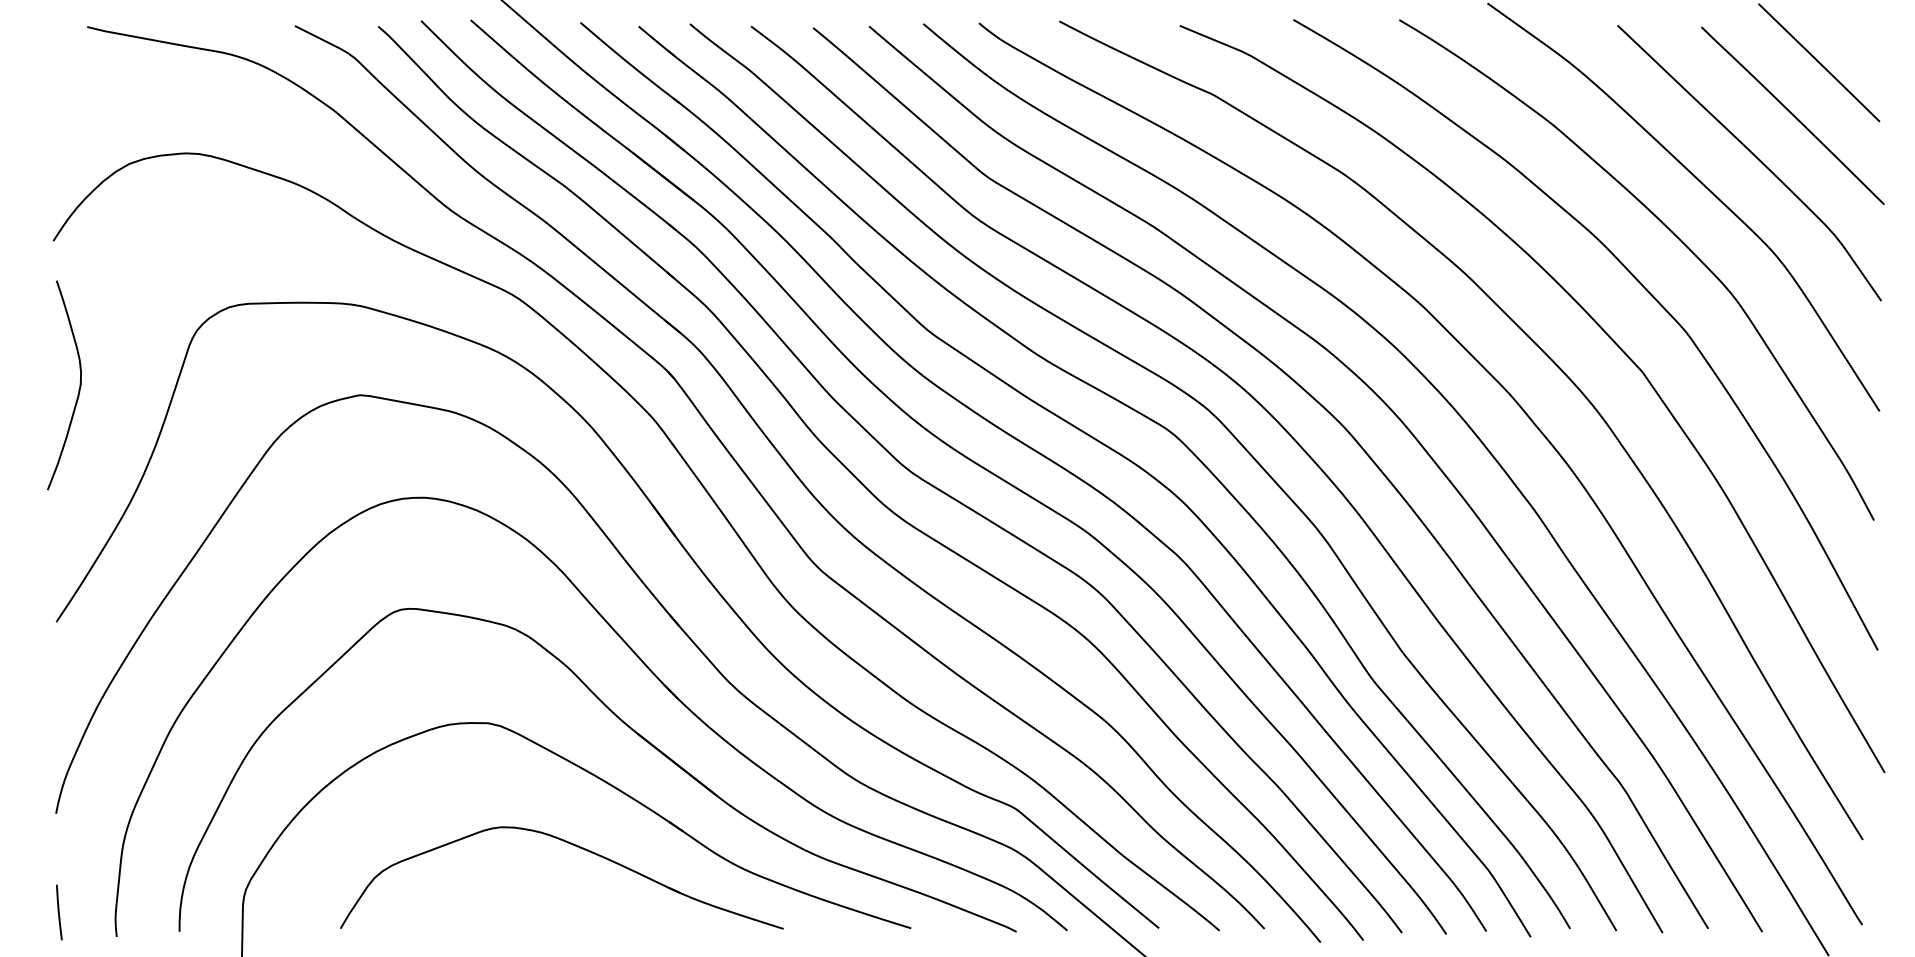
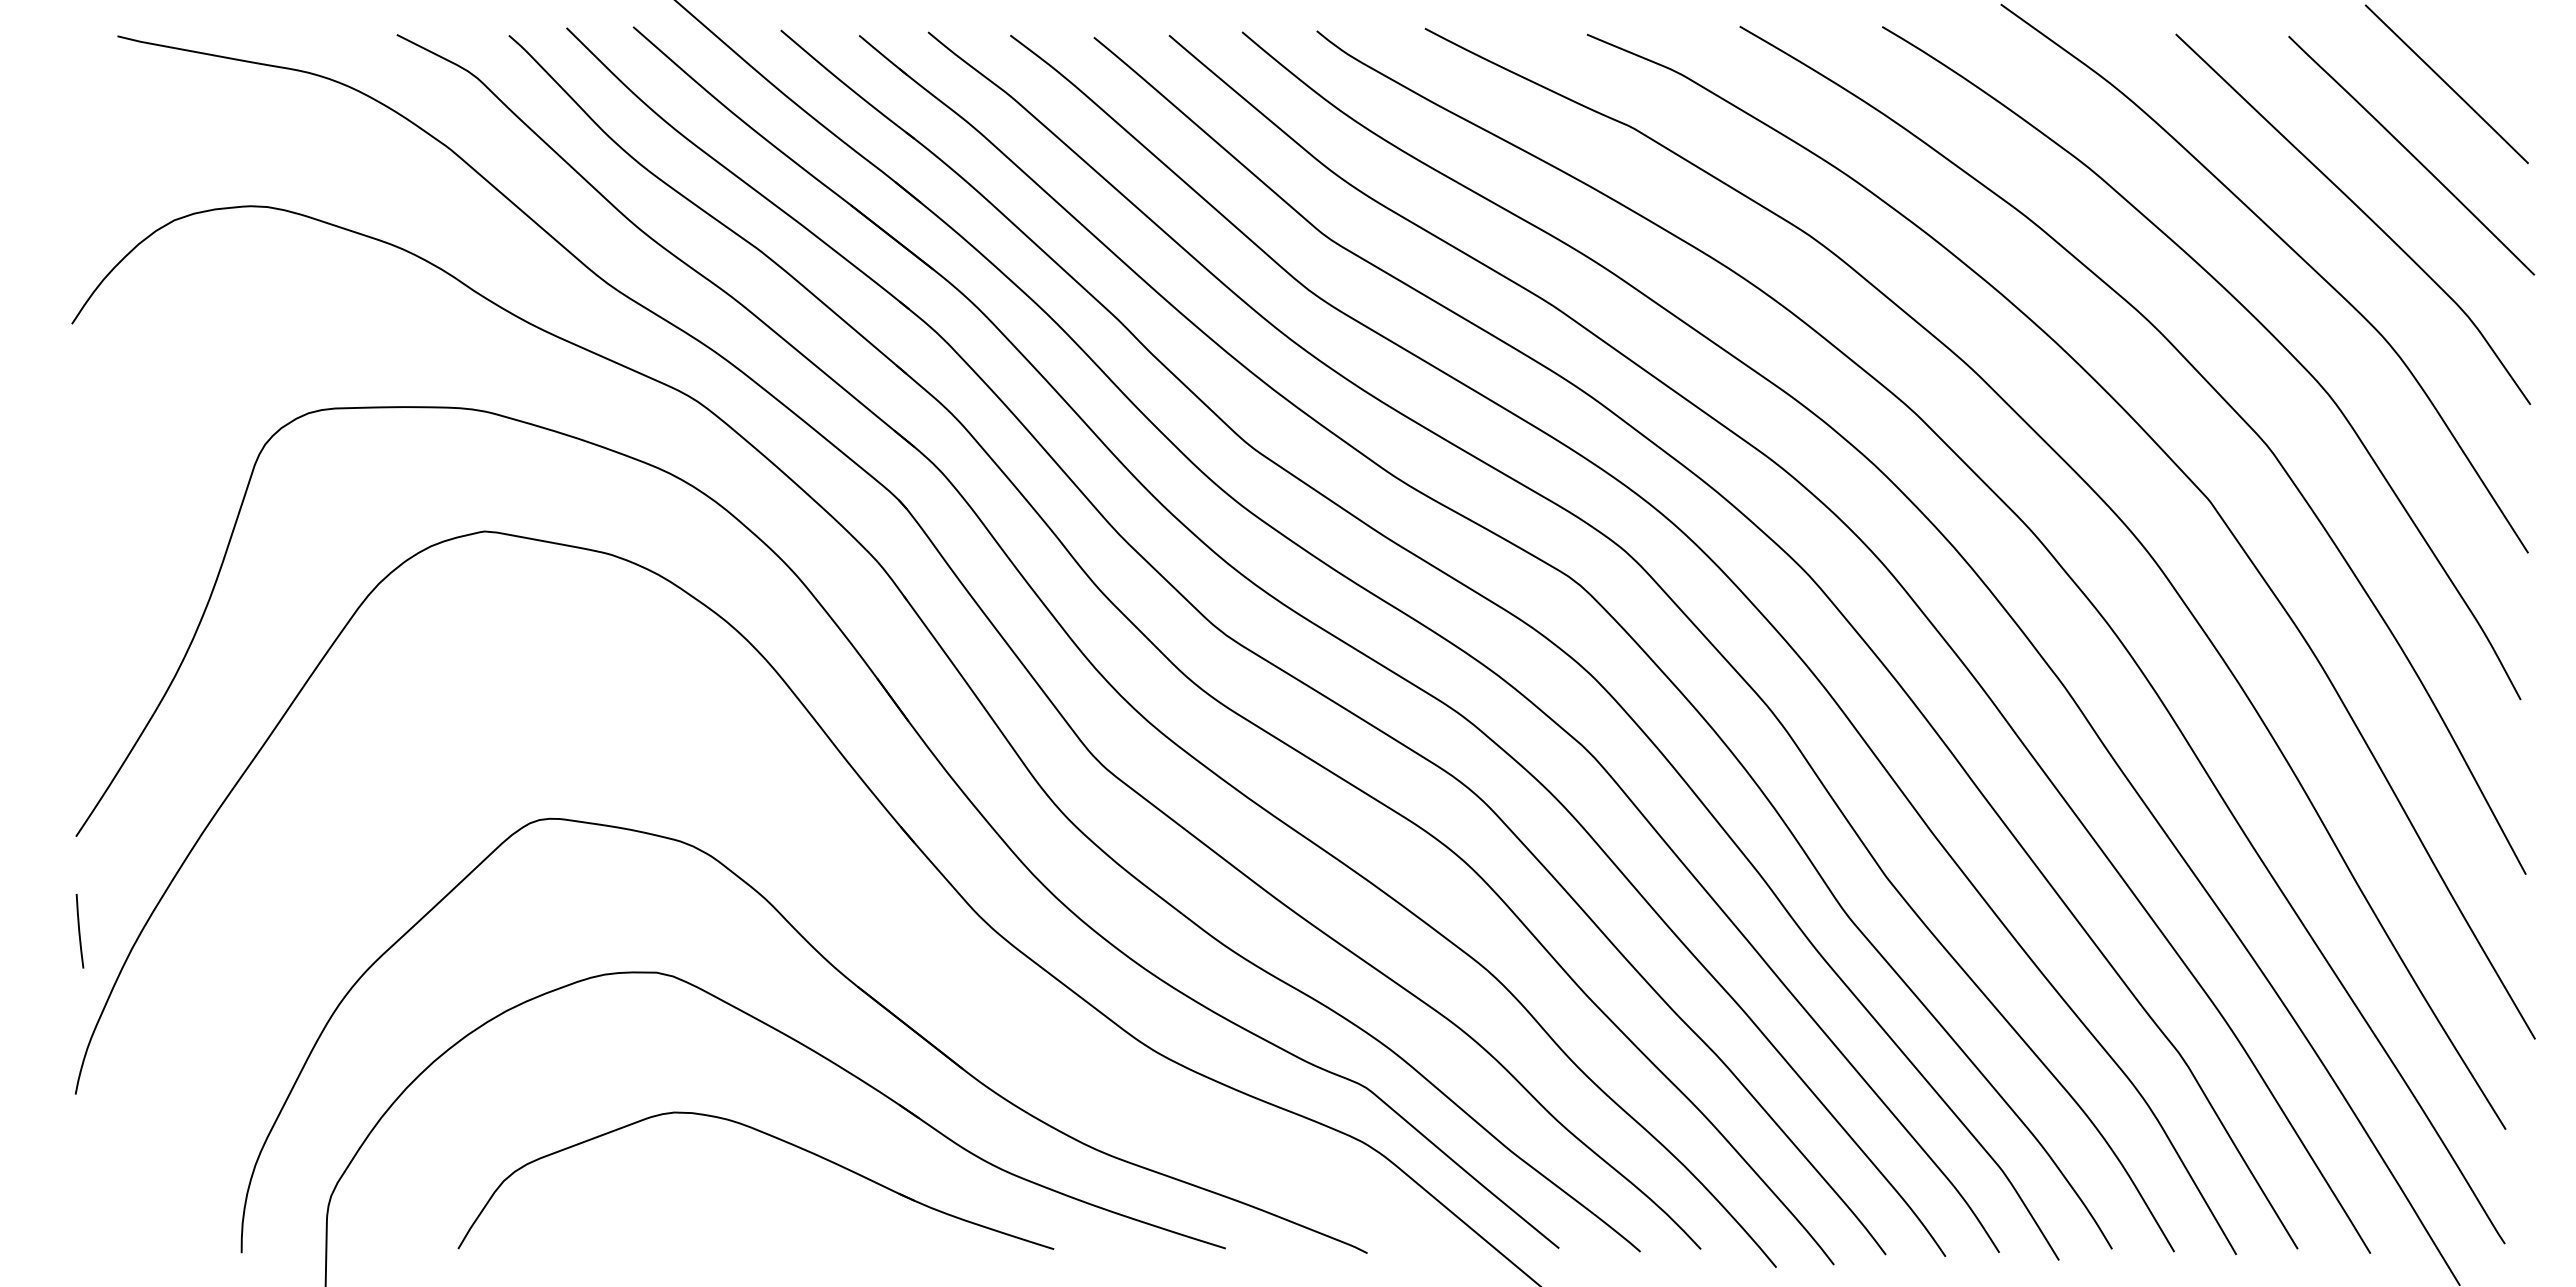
curve: (79, 388) -> (106, 522), removed
part: (647, 668) -> (871, 899), removed
line: (58, 911) -> (79, 930), moved

